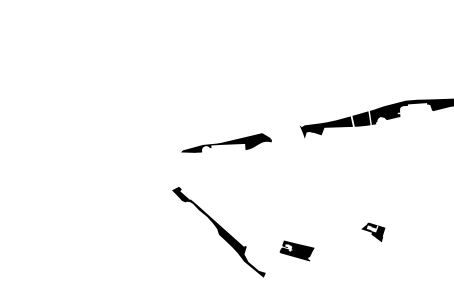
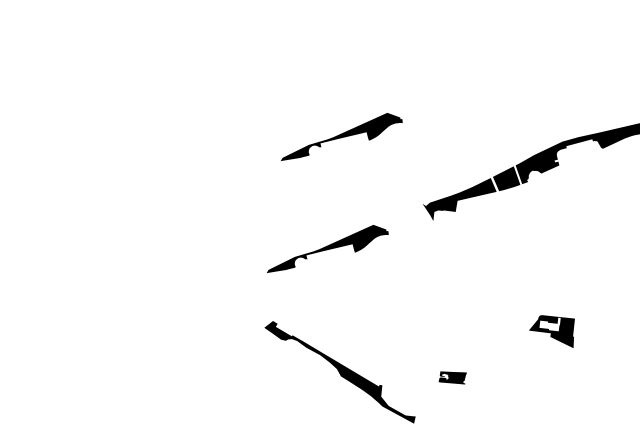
part: (252, 67) -> (341, 136), added
part: (372, 231) -> (551, 330), size x1.4
part: (296, 250) -> (452, 377), size x0.6

